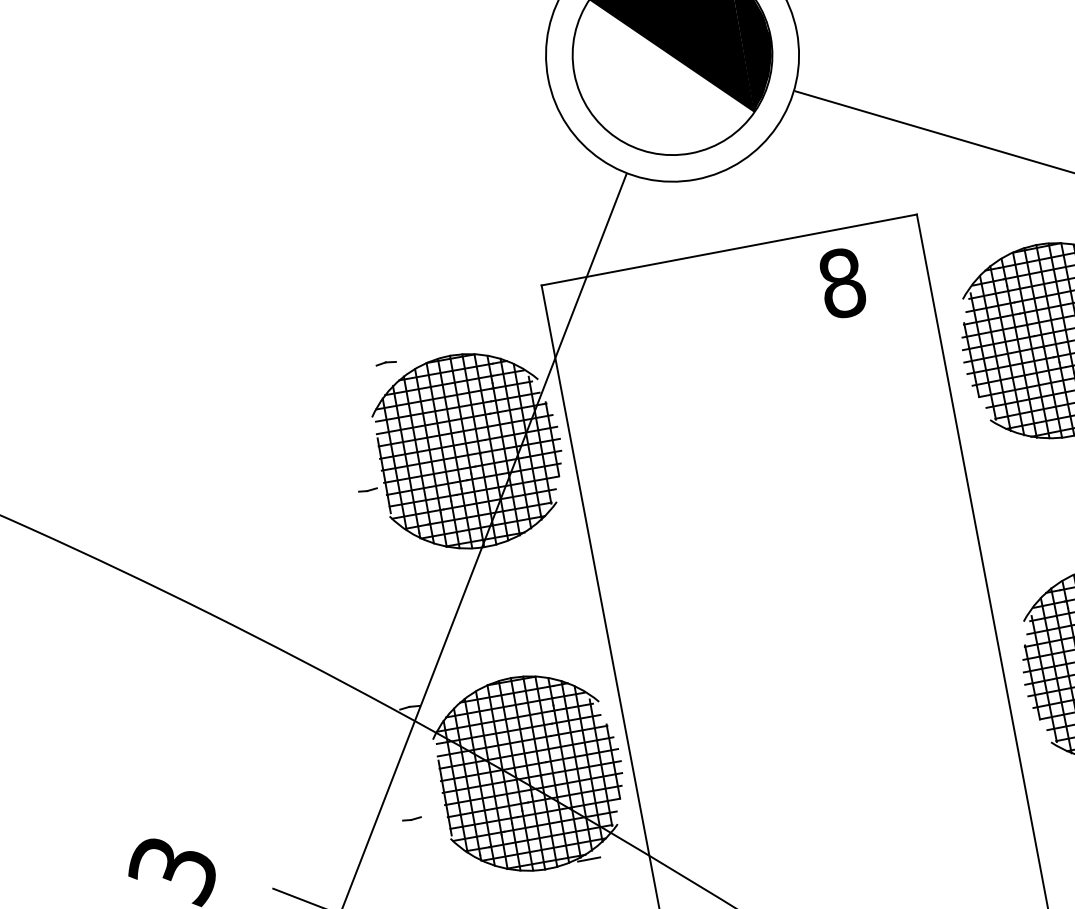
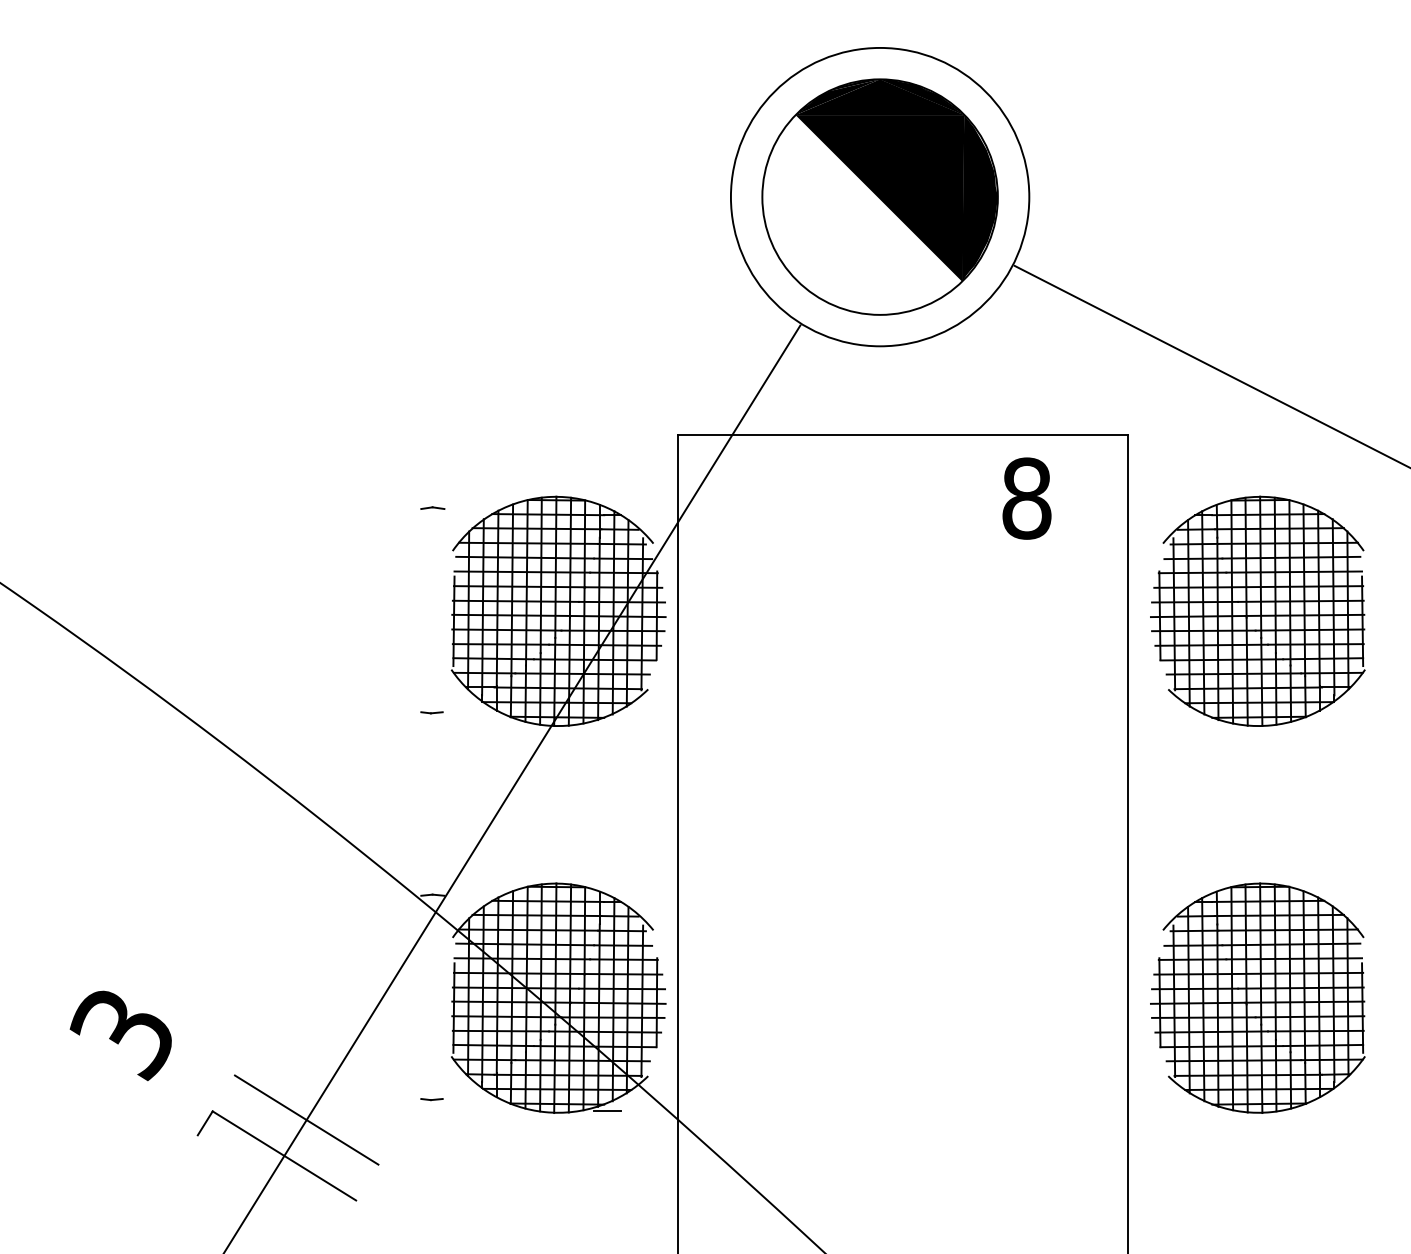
line: (385, 362) -> (432, 507), moved
line: (367, 490) -> (431, 712), moved
line: (411, 819) -> (431, 1099), moved

